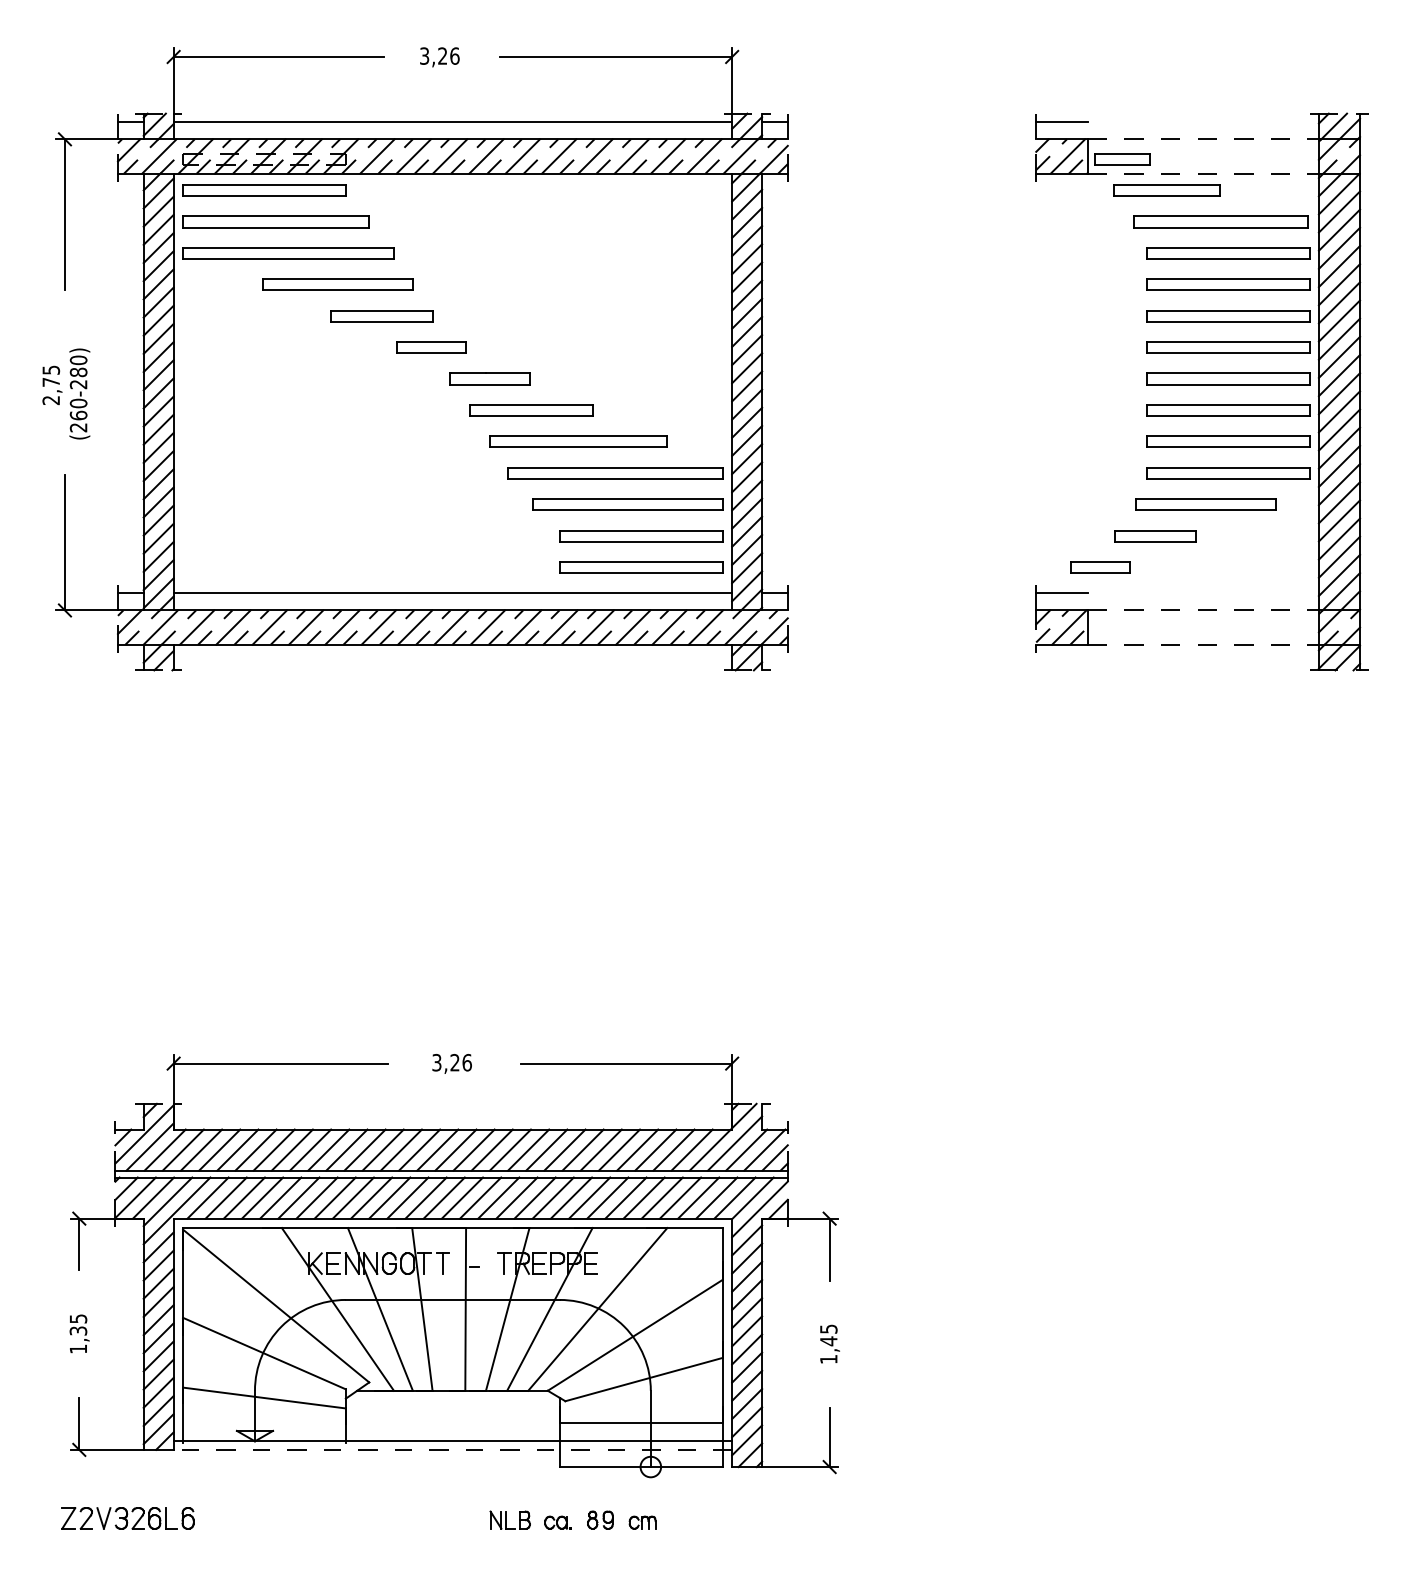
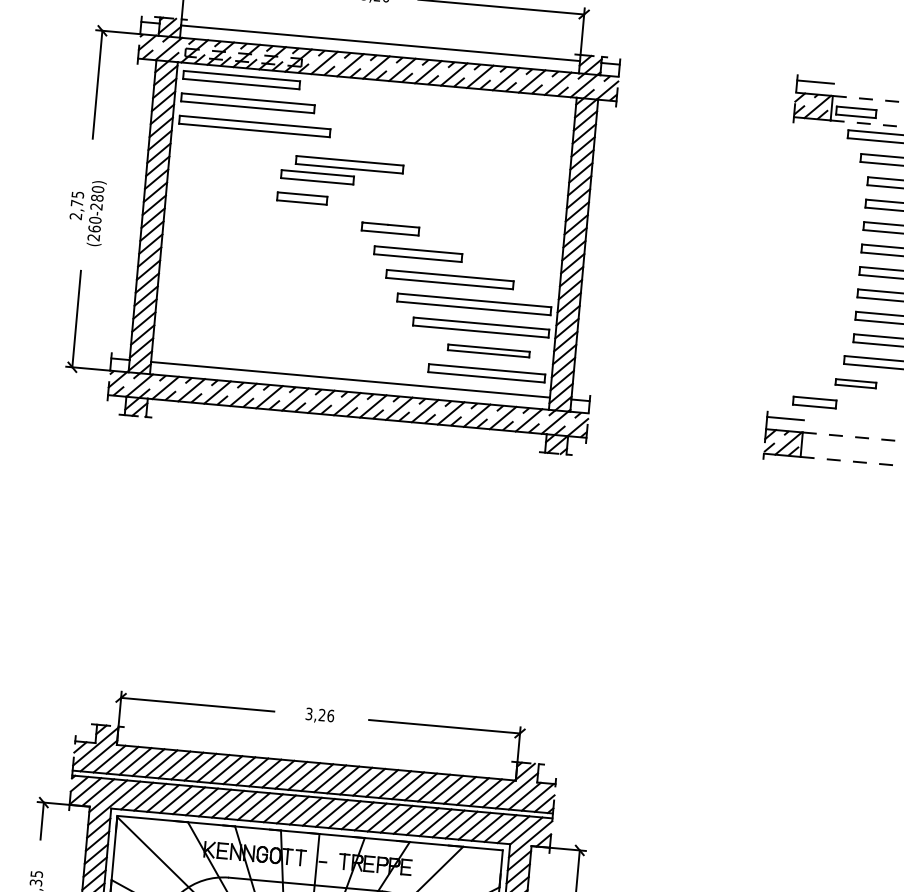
part: (337, 284) -> (349, 164), moved
part: (431, 347) -> (302, 198), moved
part: (641, 536) -> (488, 351), size x0.7
part: (1155, 536) -> (856, 383), size x0.7

